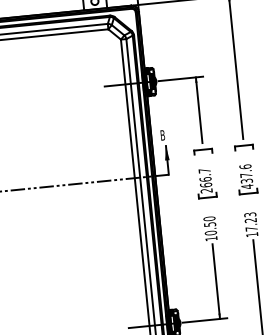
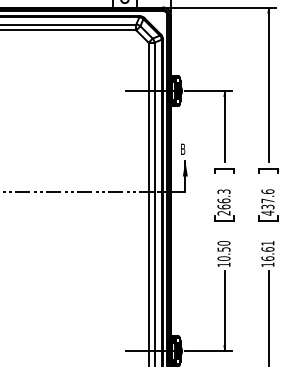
text: (204, 170) -> (223, 191), 266.7 -> 266.3
text: (250, 221) -> (267, 250), 17.23 -> 16.61

